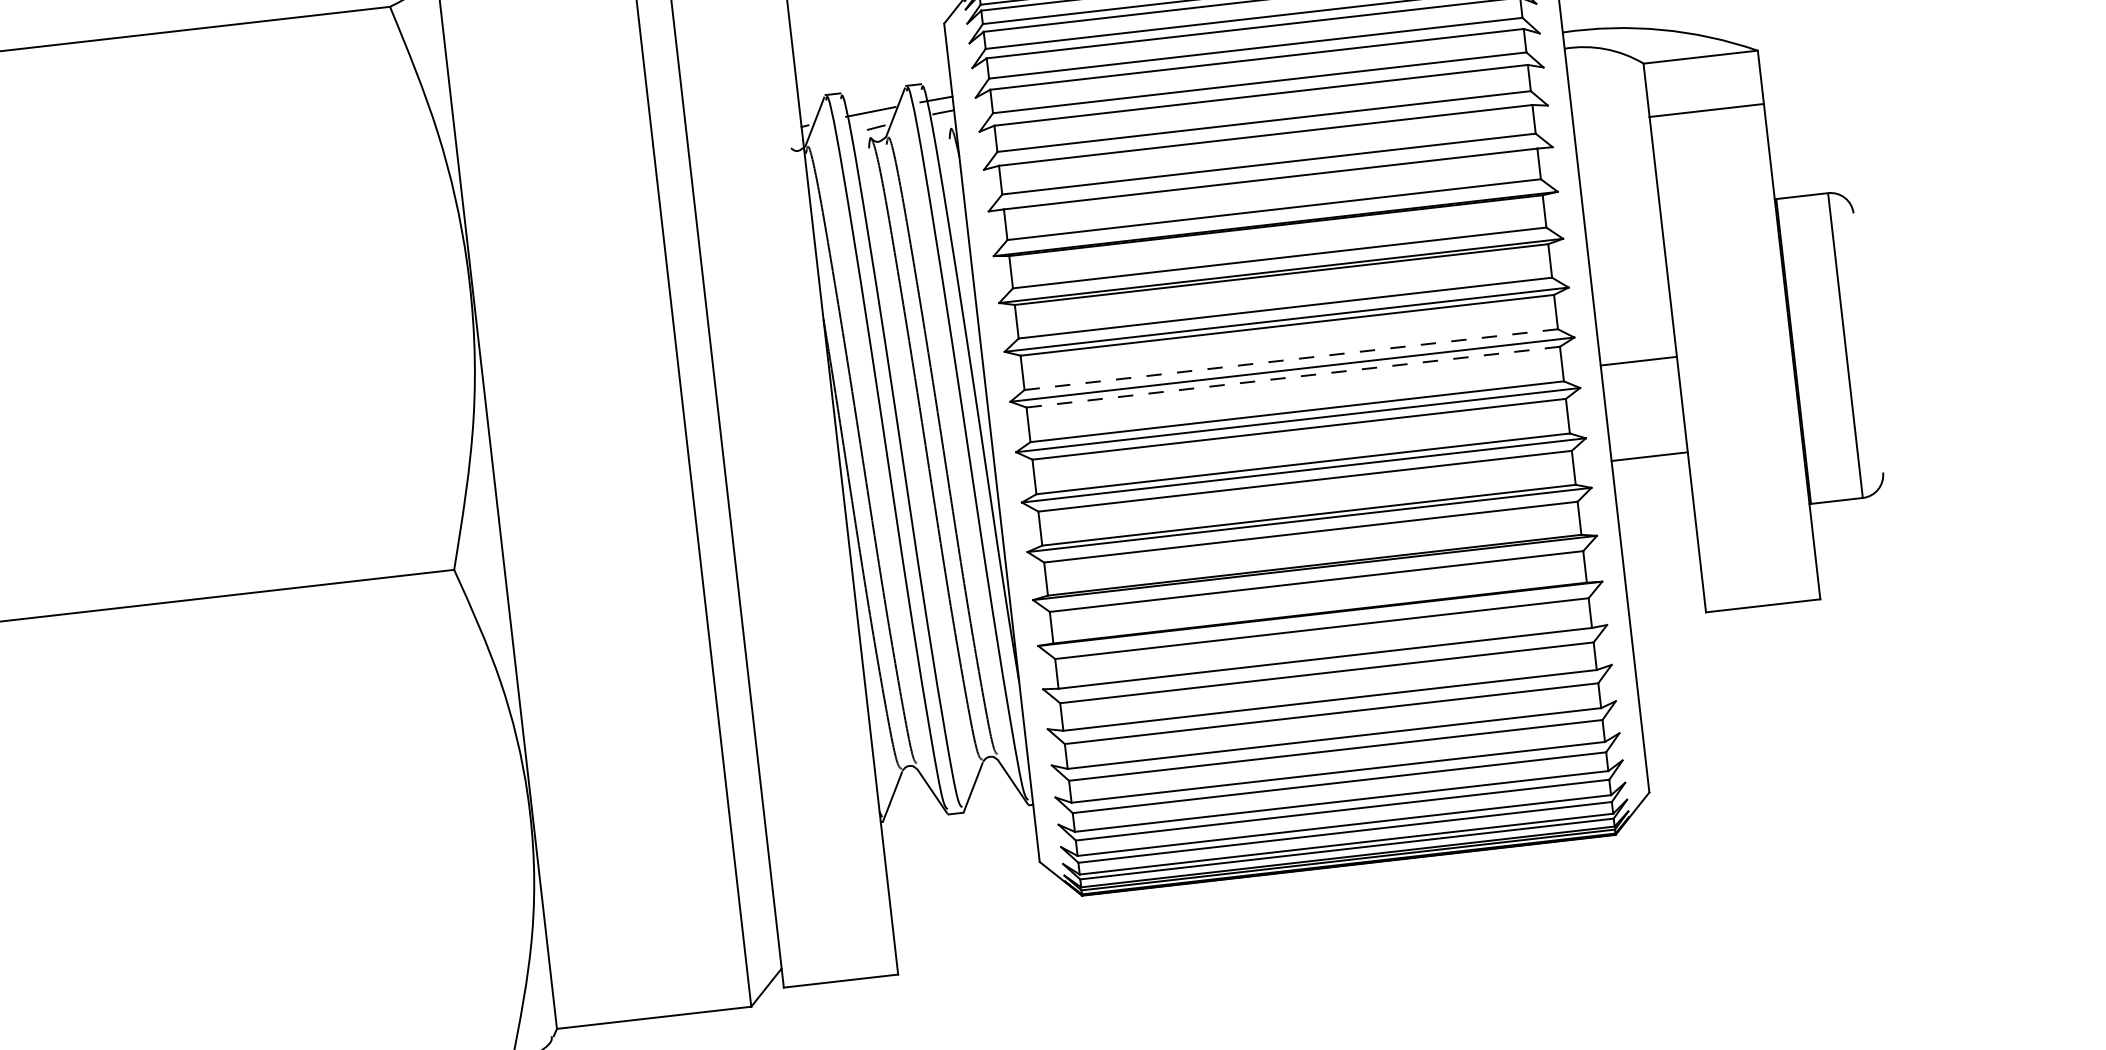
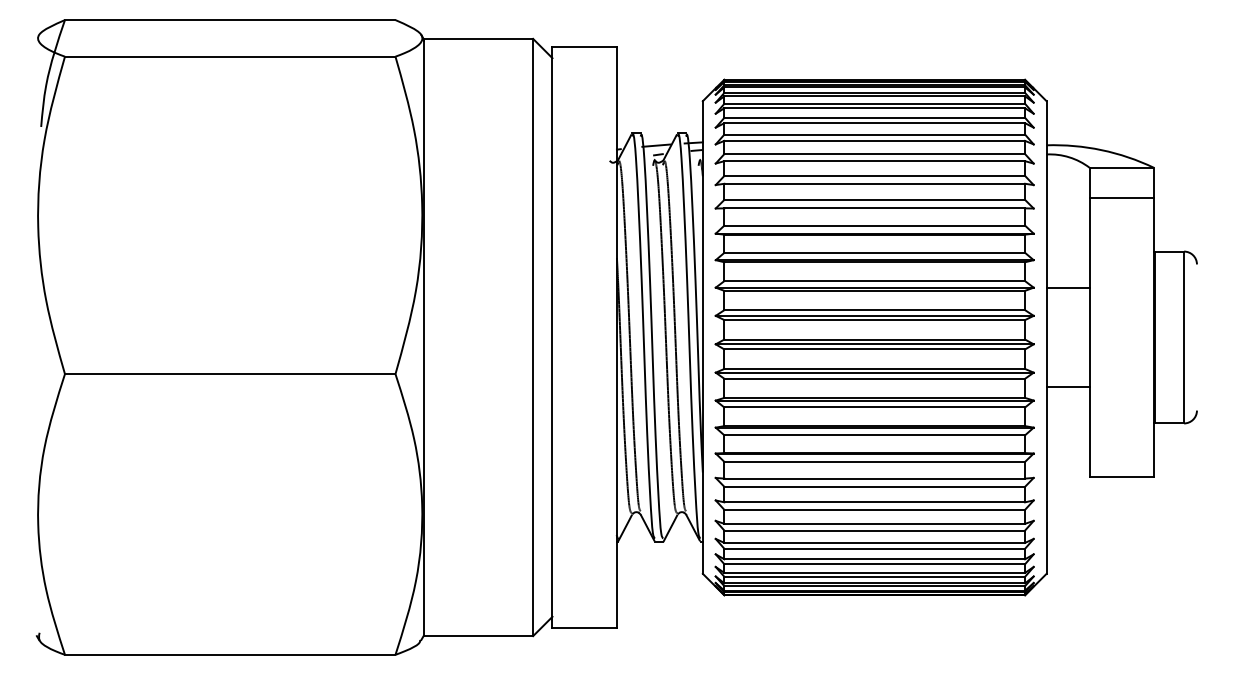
line: (1292, 360) -> (875, 310), dashed -> solid
line: (1637, 362) -> (1067, 288), moved
line: (1292, 377) -> (874, 320), dashed -> solid

